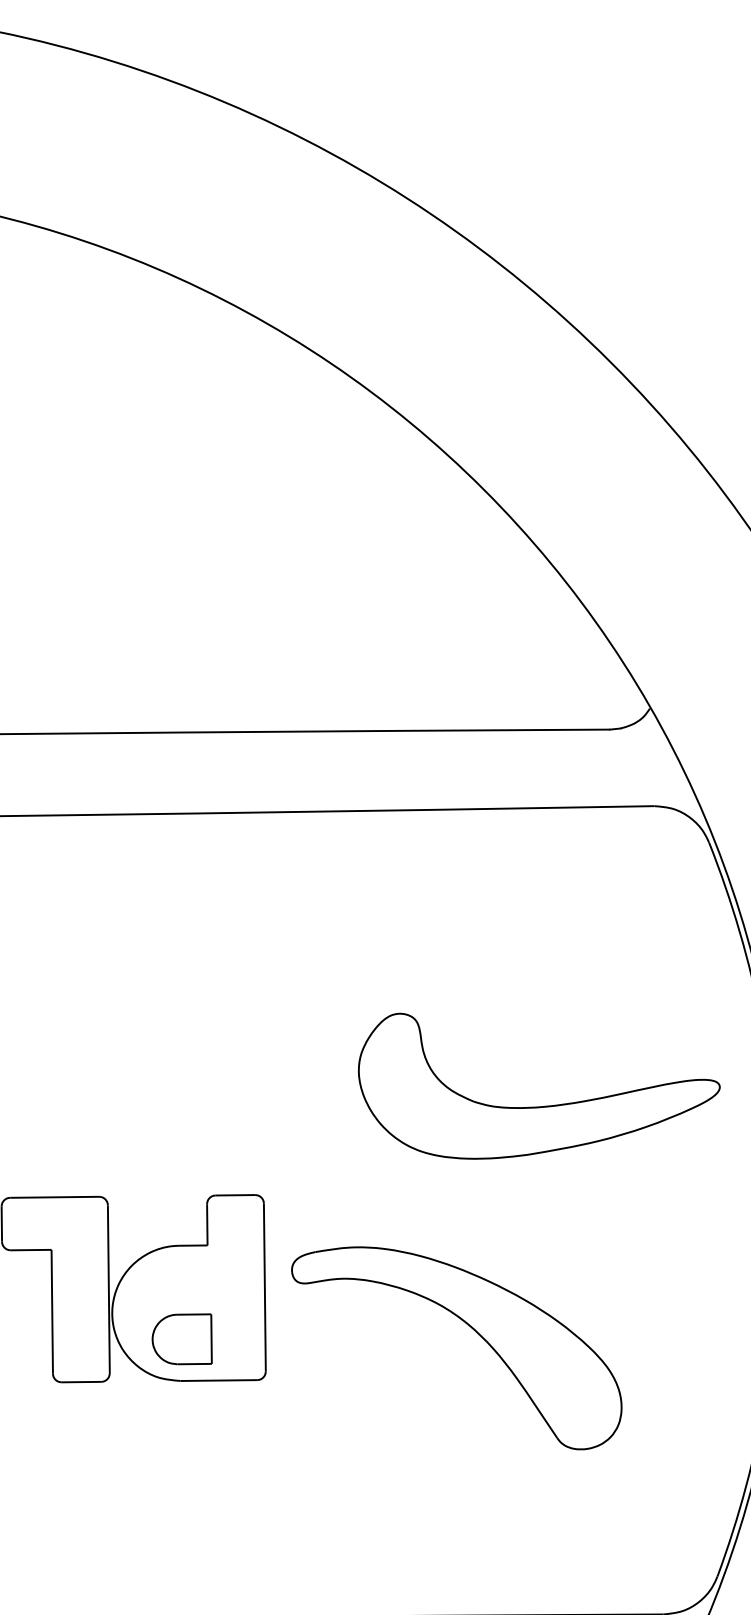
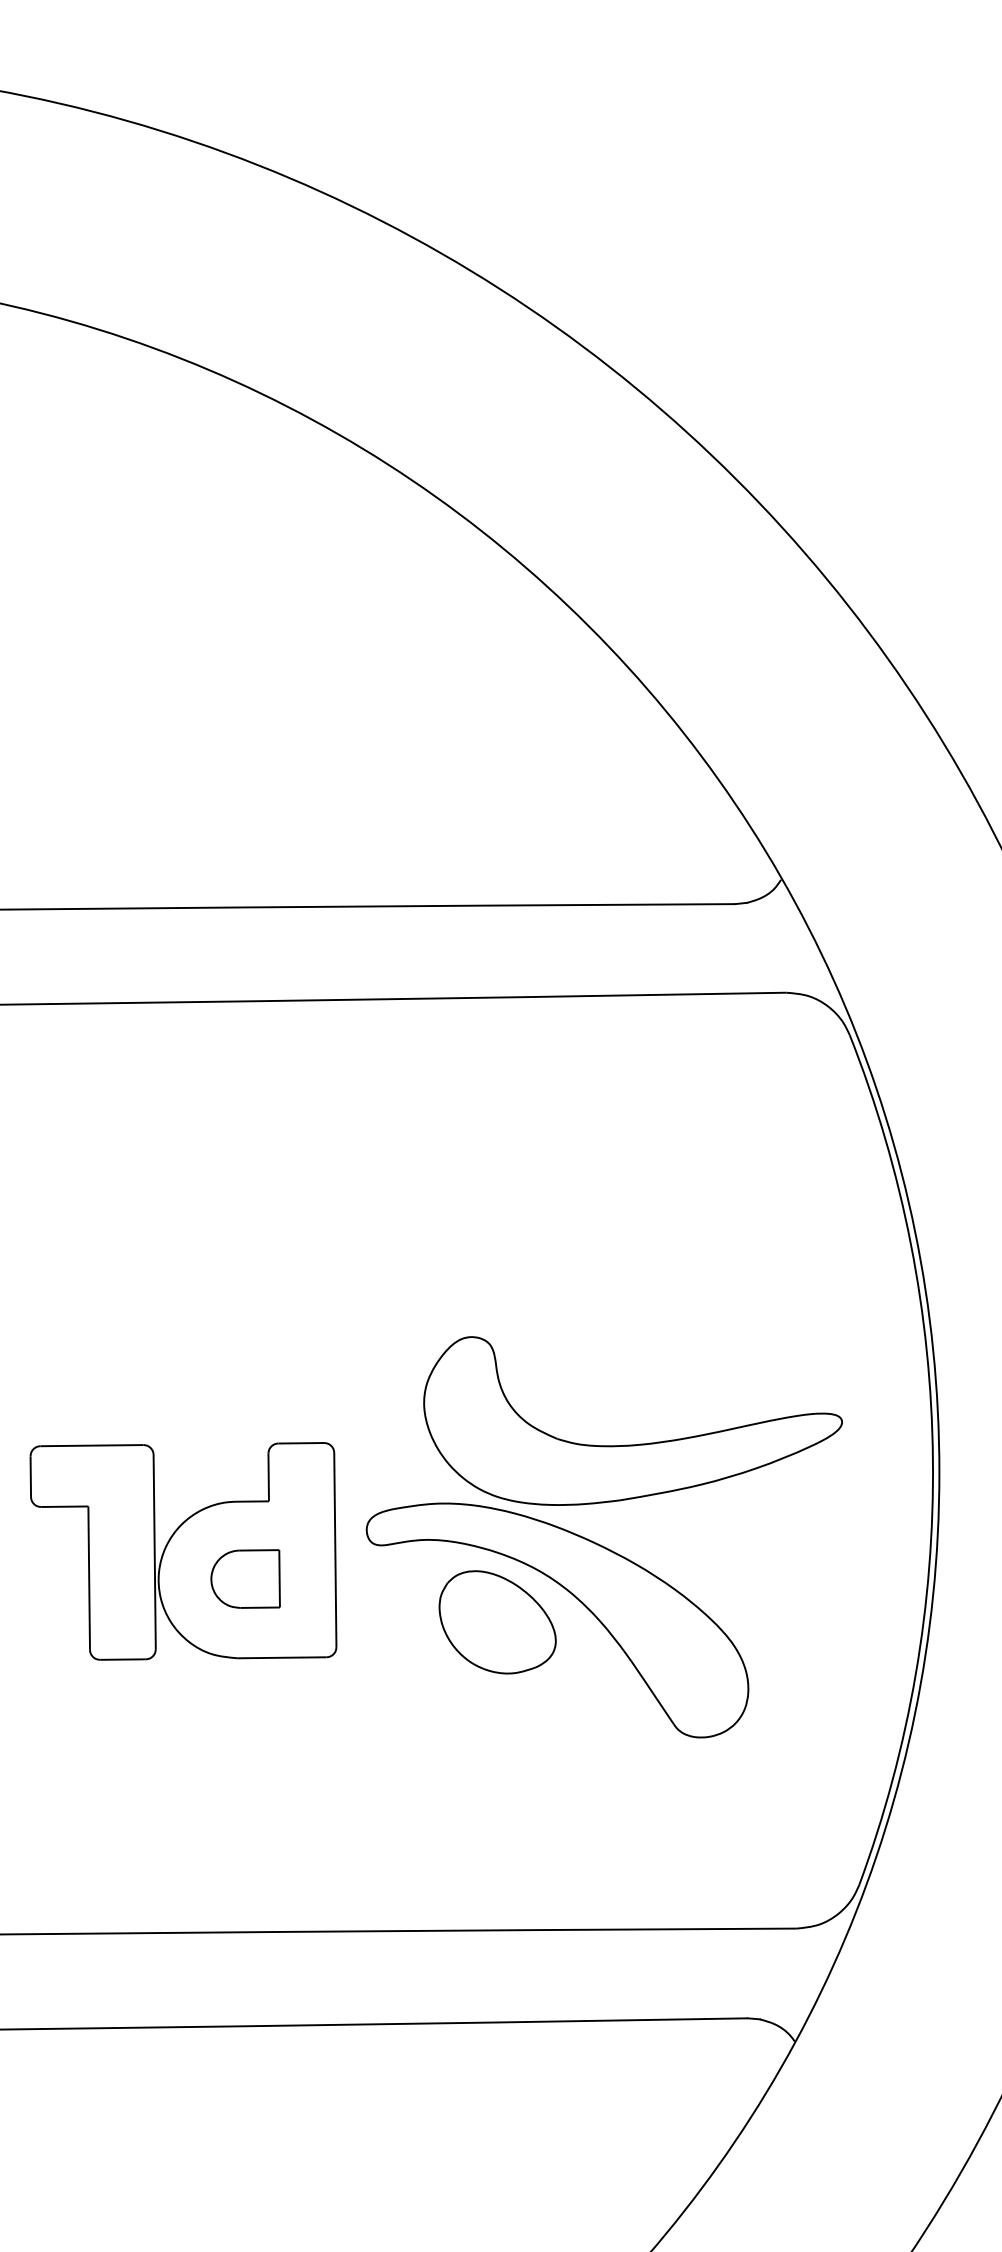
part: (538, 1106) -> (632, 1444), moved
part: (182, 1338) -> (245, 1578), moved
part: (404, 1350) -> (497, 1622), added

